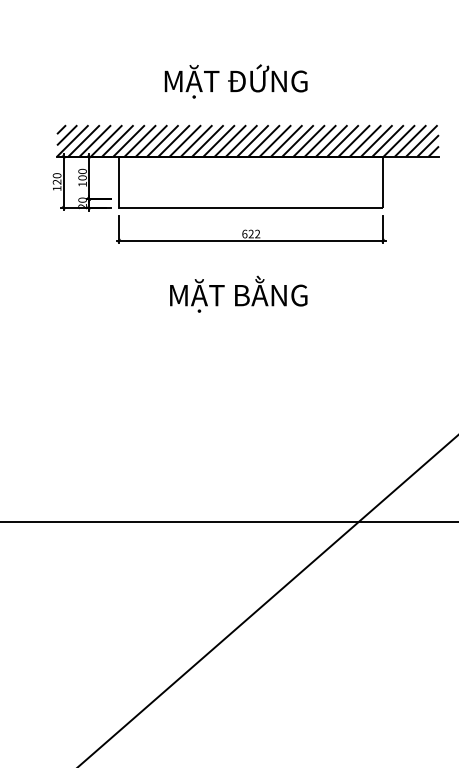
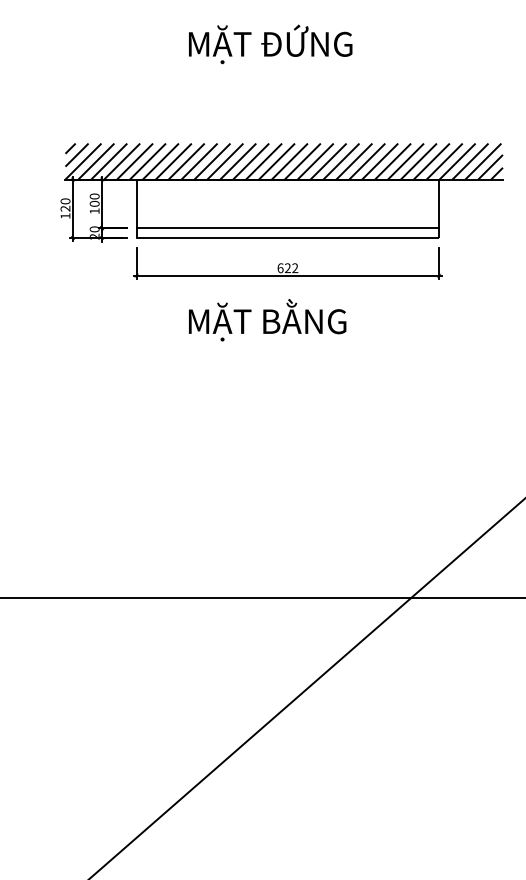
text: (236, 81) -> (270, 44), moved
line: (250, 199) -> (287, 228), added
text: (238, 294) -> (267, 320), moved

